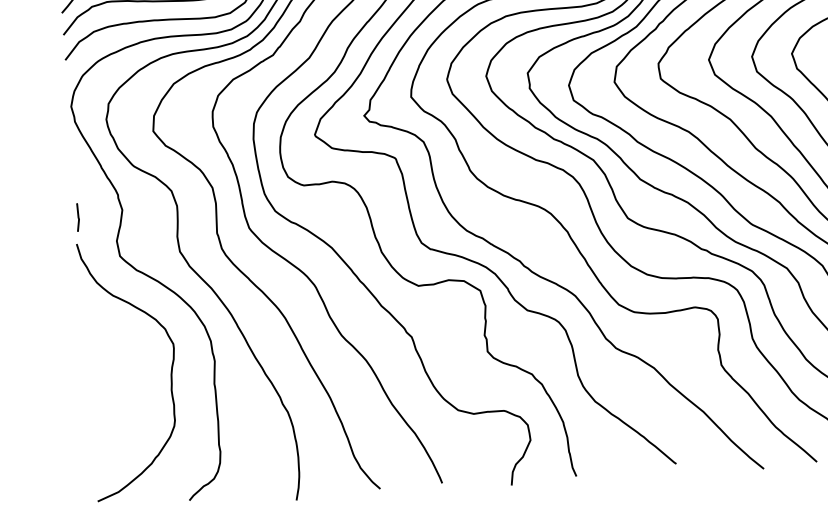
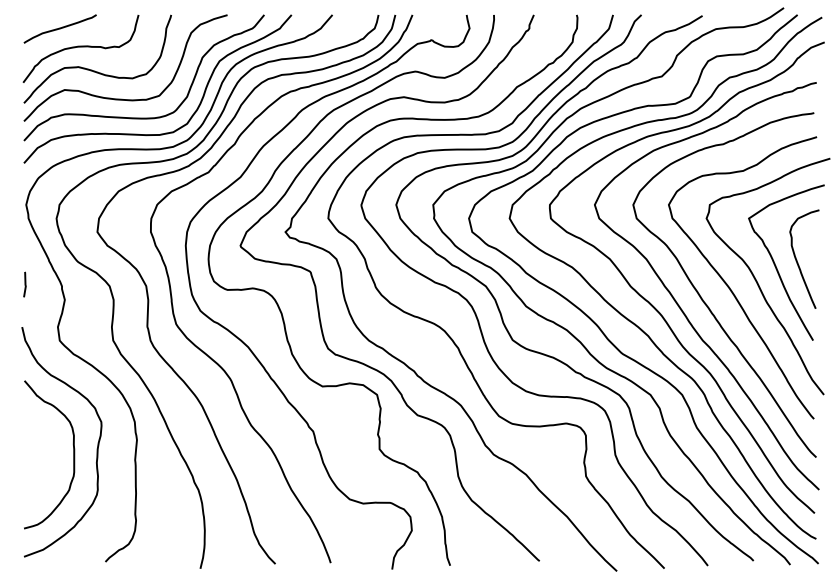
line: (77, 217) -> (24, 284), moved
curve: (144, 382) -> (73, 454), added

